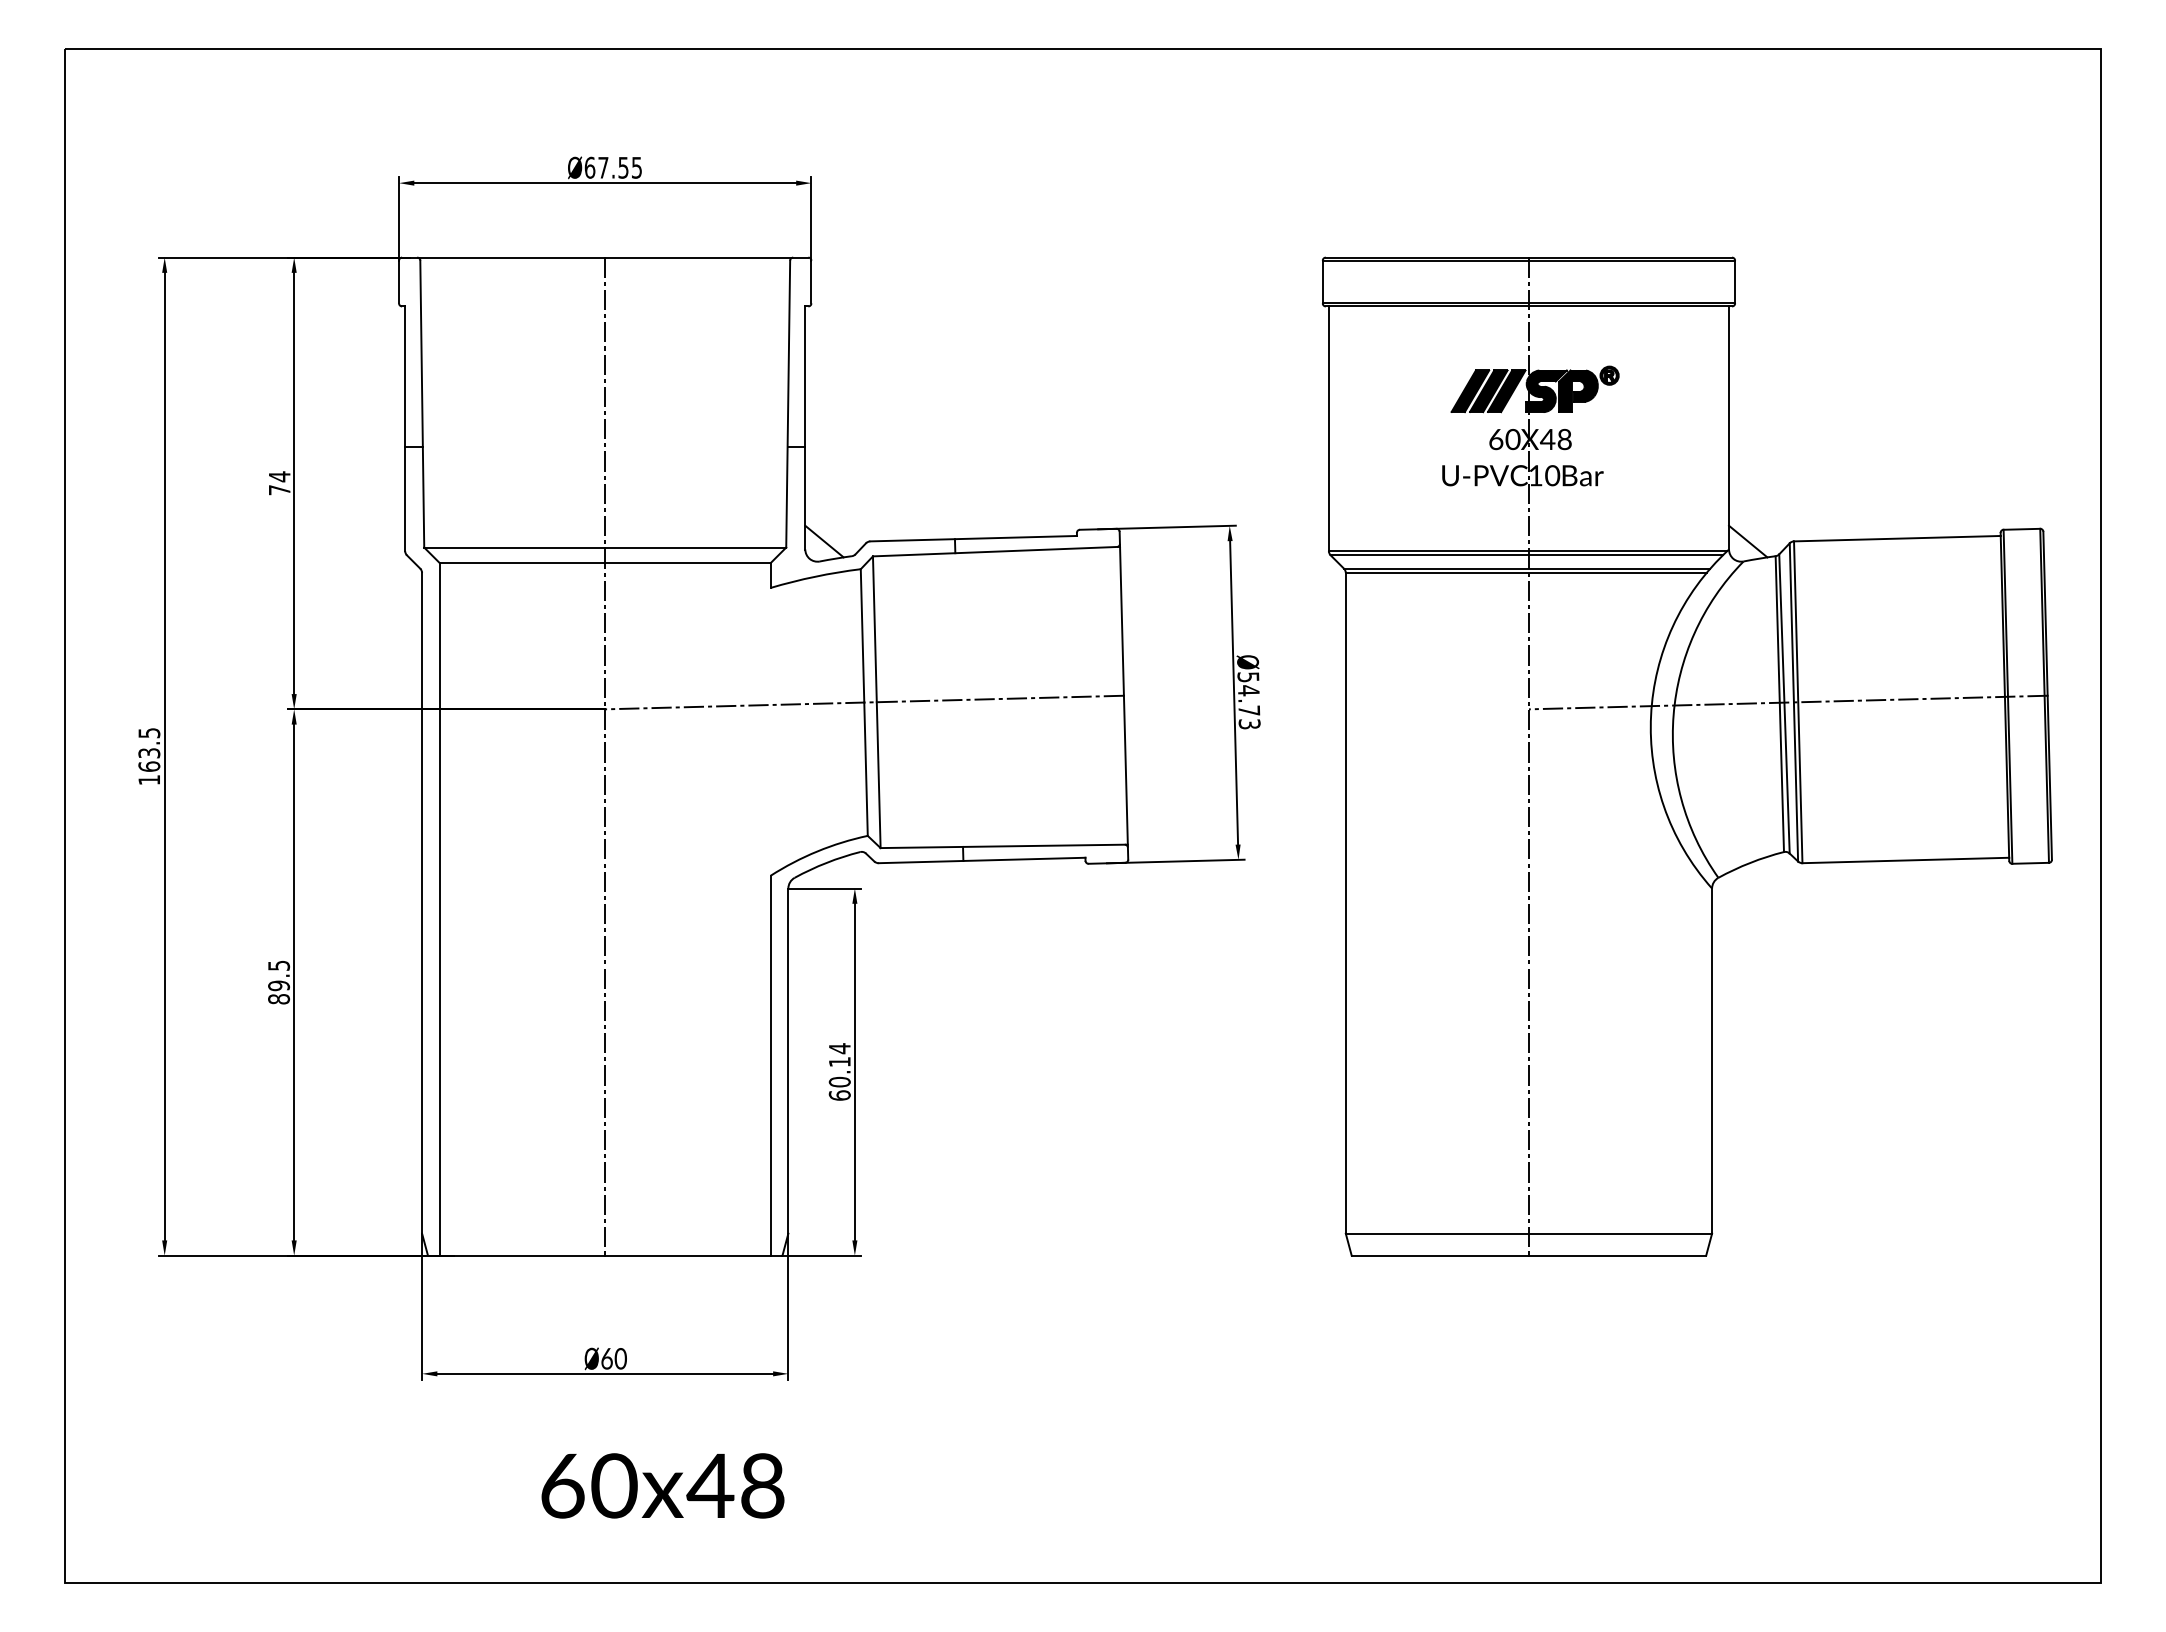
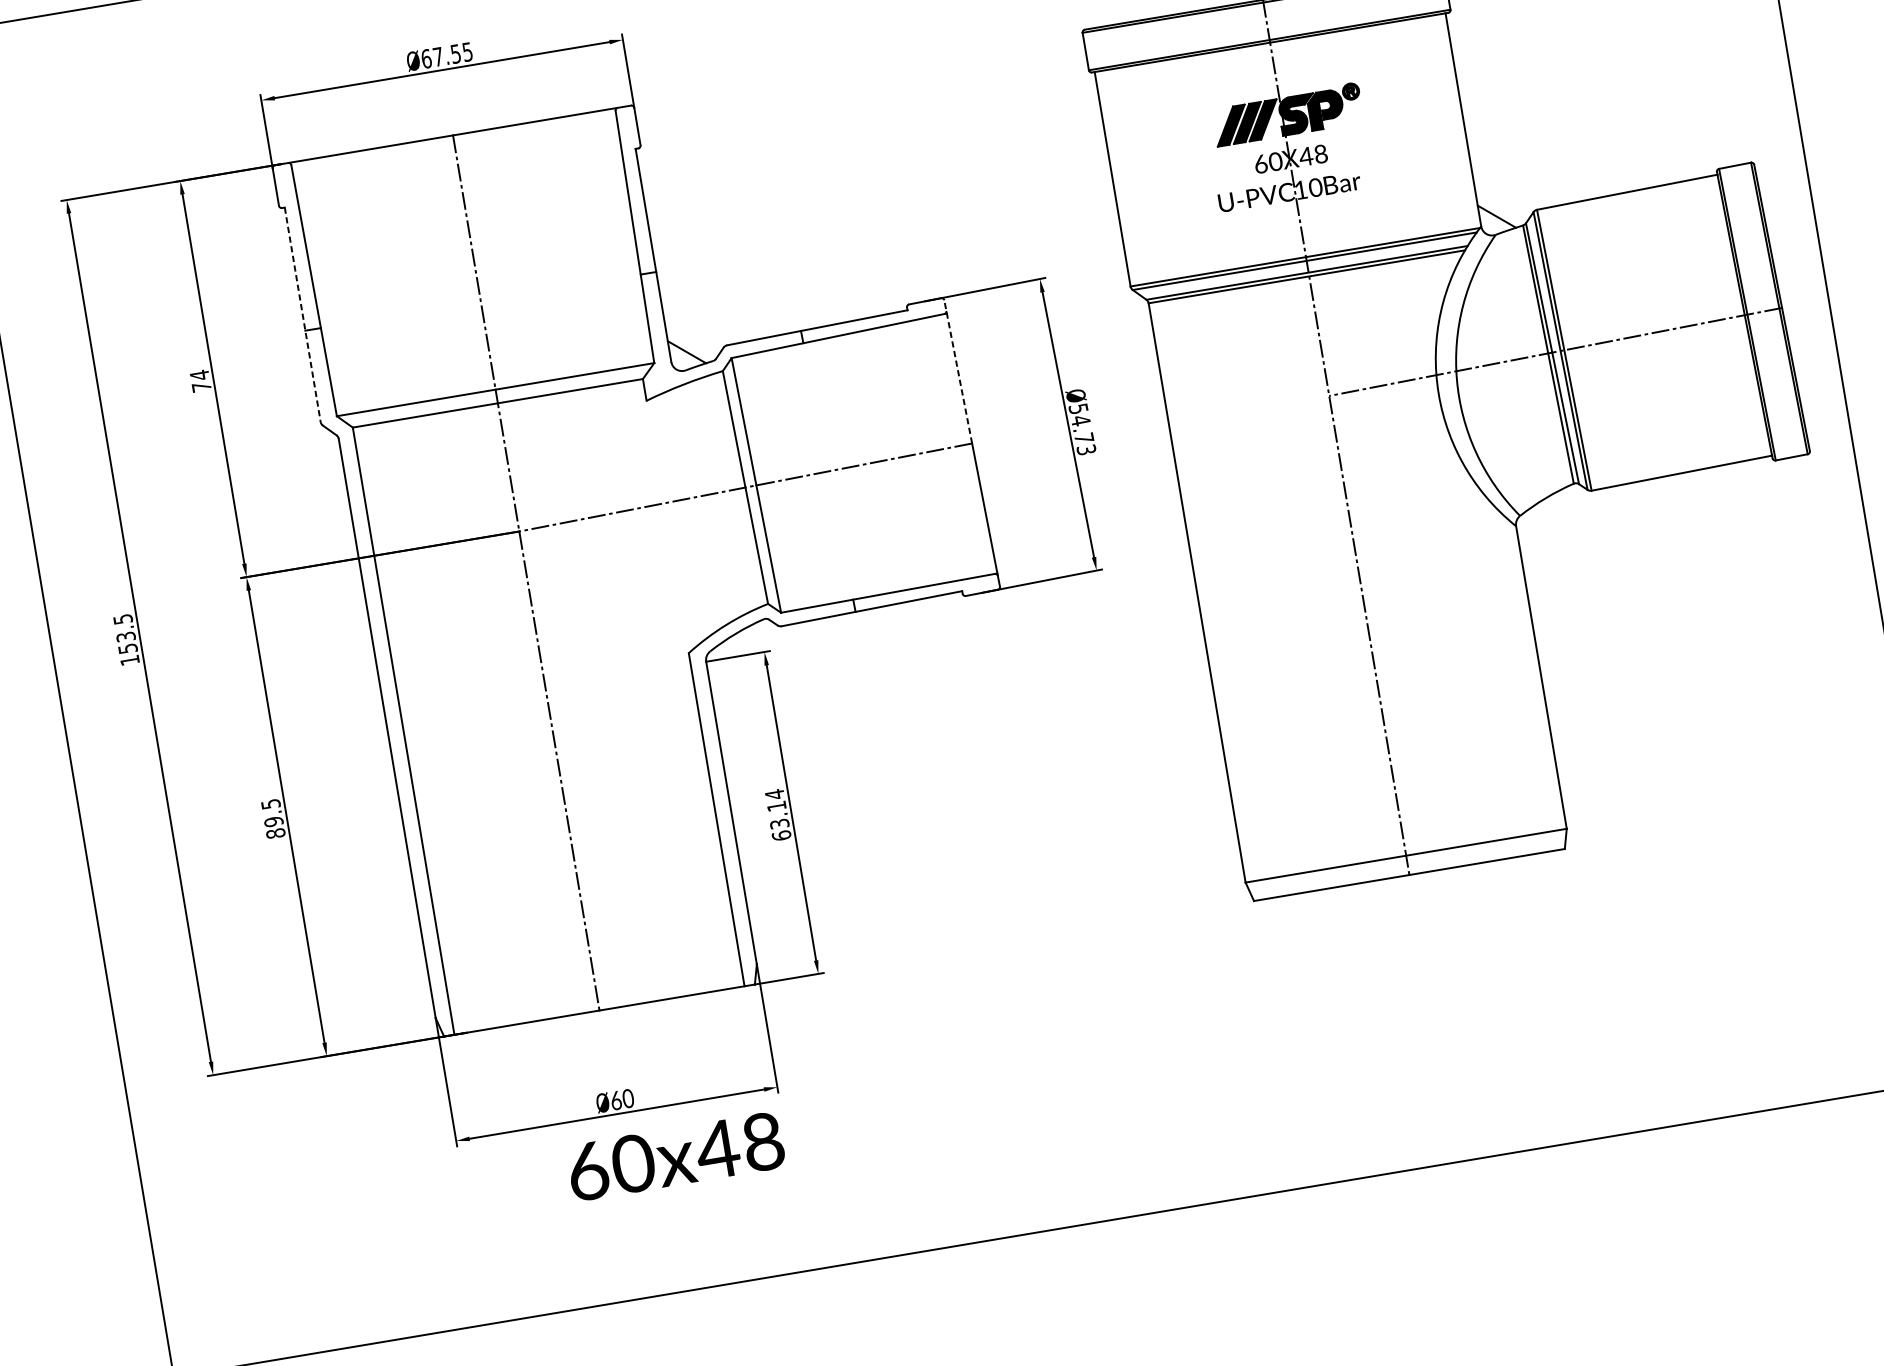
line: (405, 429) -> (303, 315), solid -> dashed
line: (1121, 613) -> (957, 371), solid -> dashed
text: (149, 766) -> (128, 648), 163.5 -> 153.5
text: (839, 1081) -> (779, 823), 60.14 -> 63.14
text: (662, 1485) -> (675, 1156), moved

